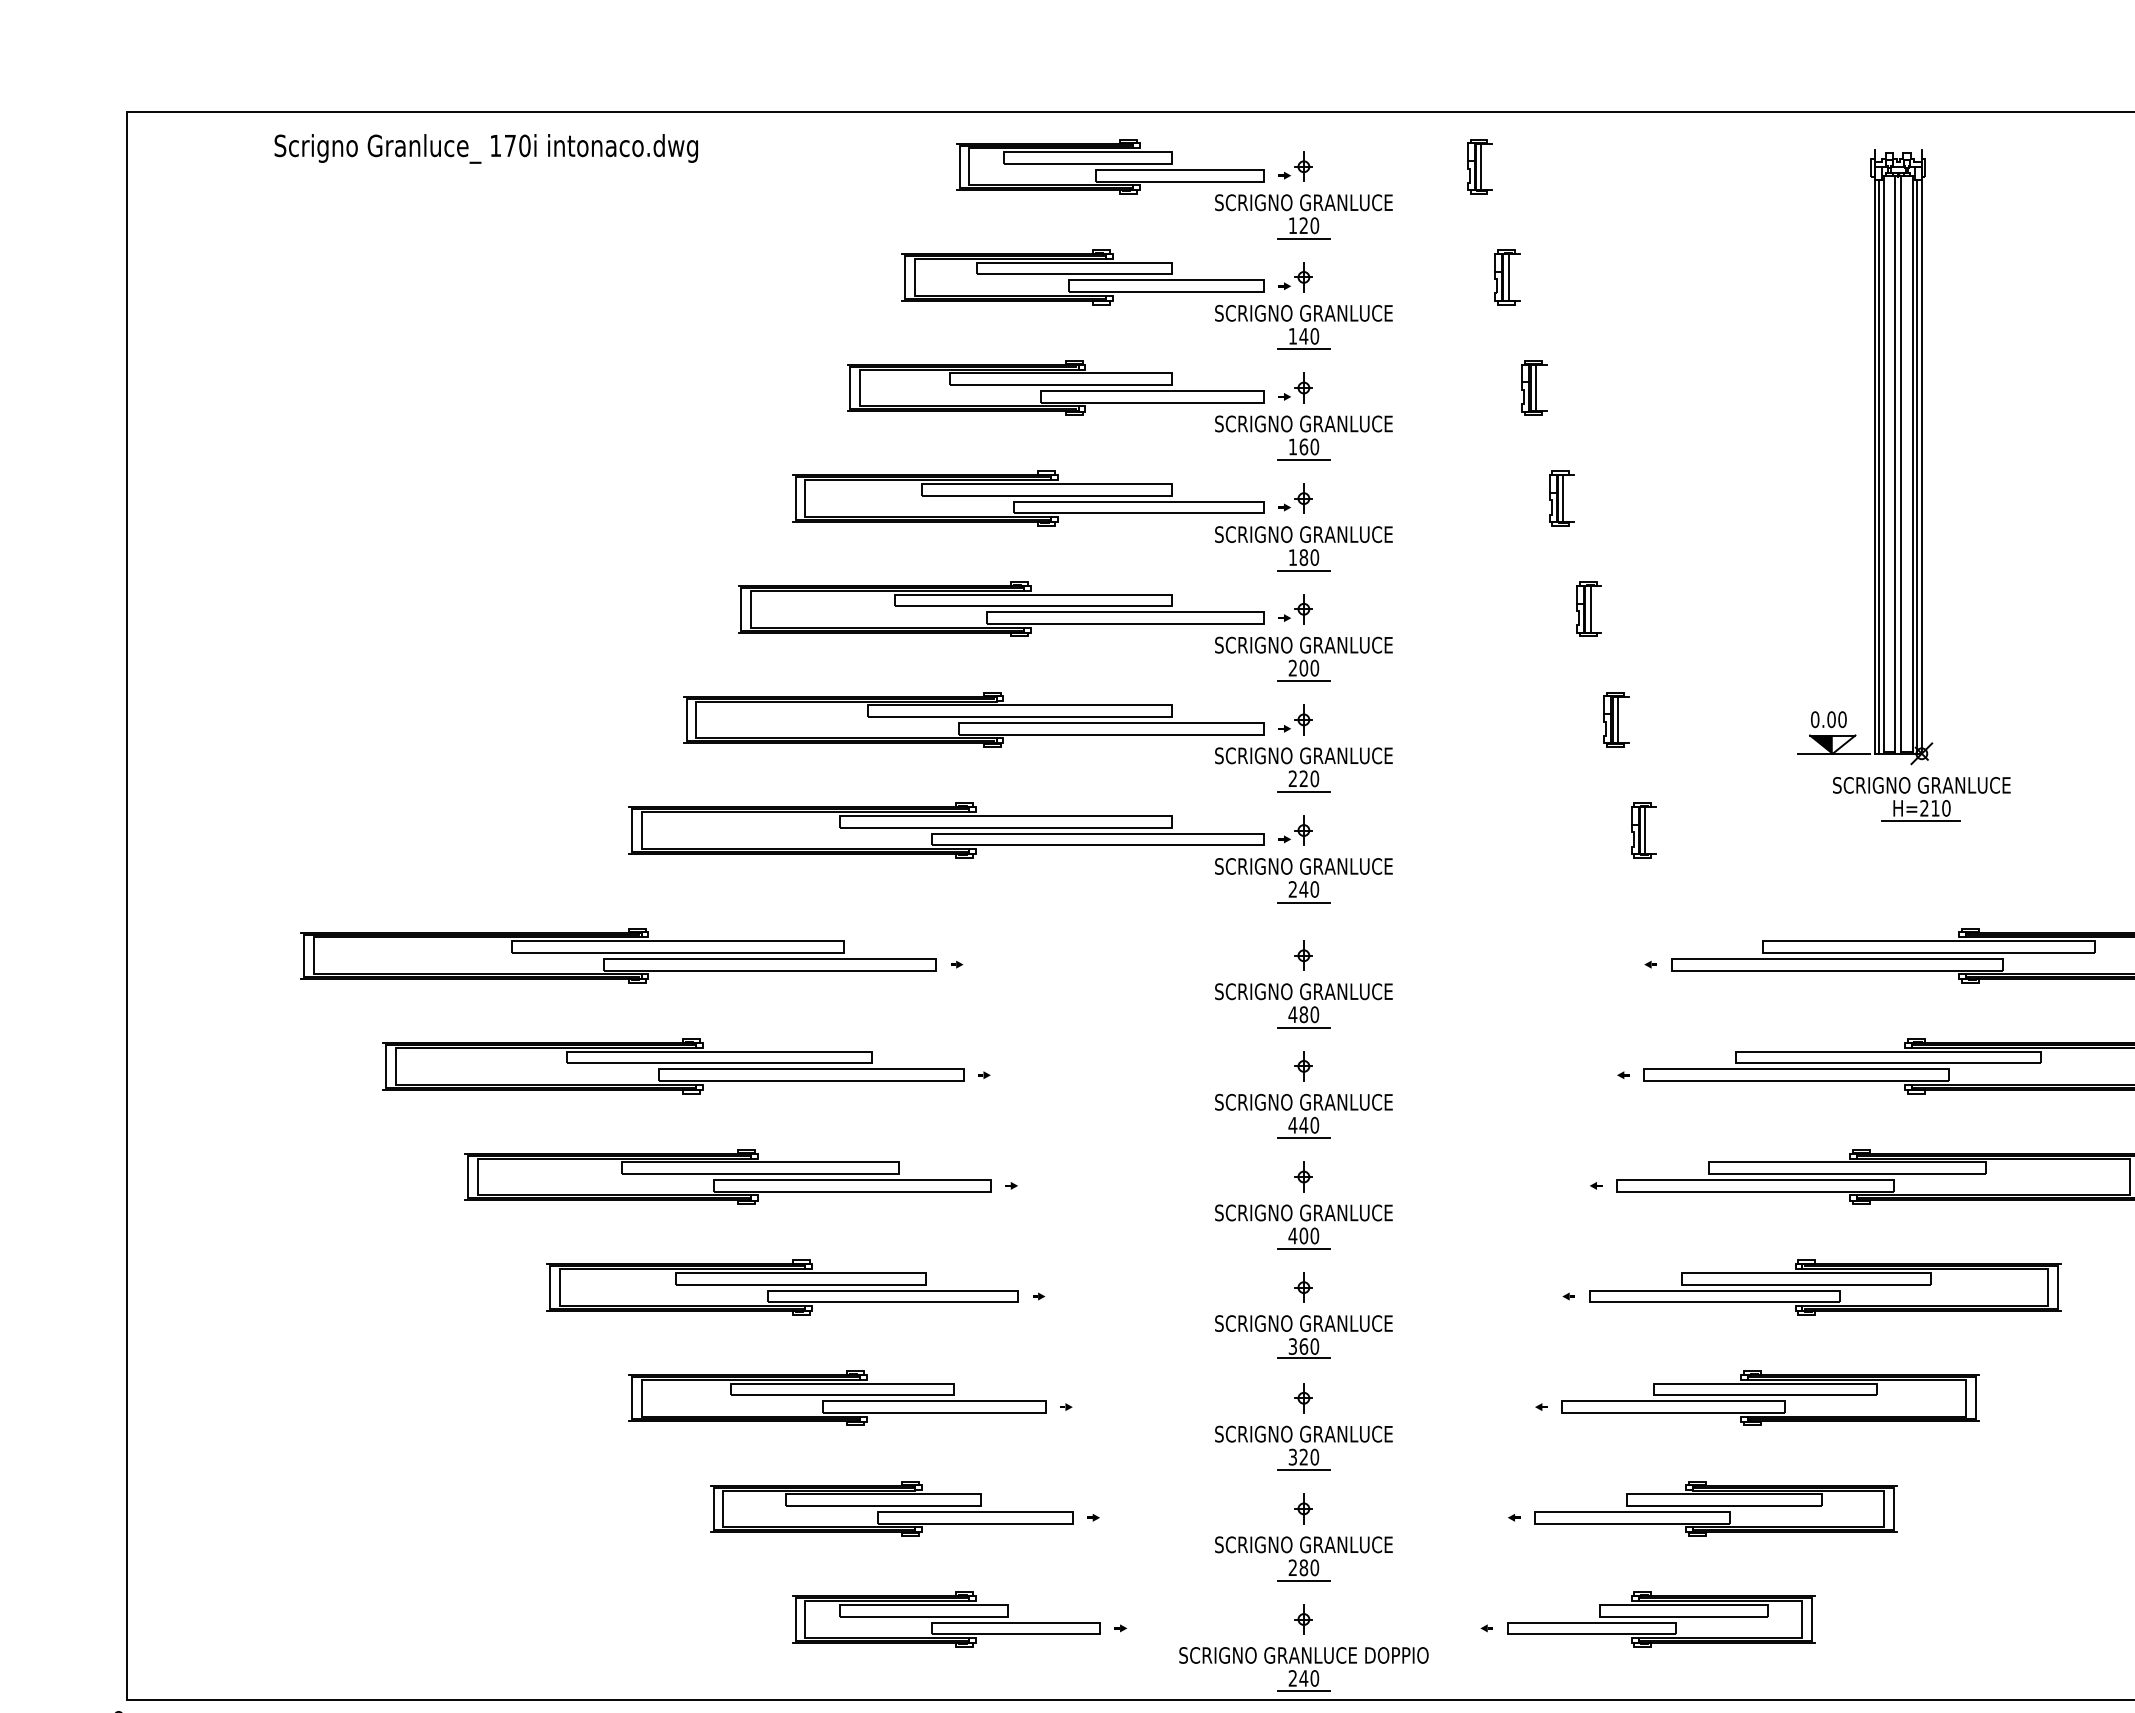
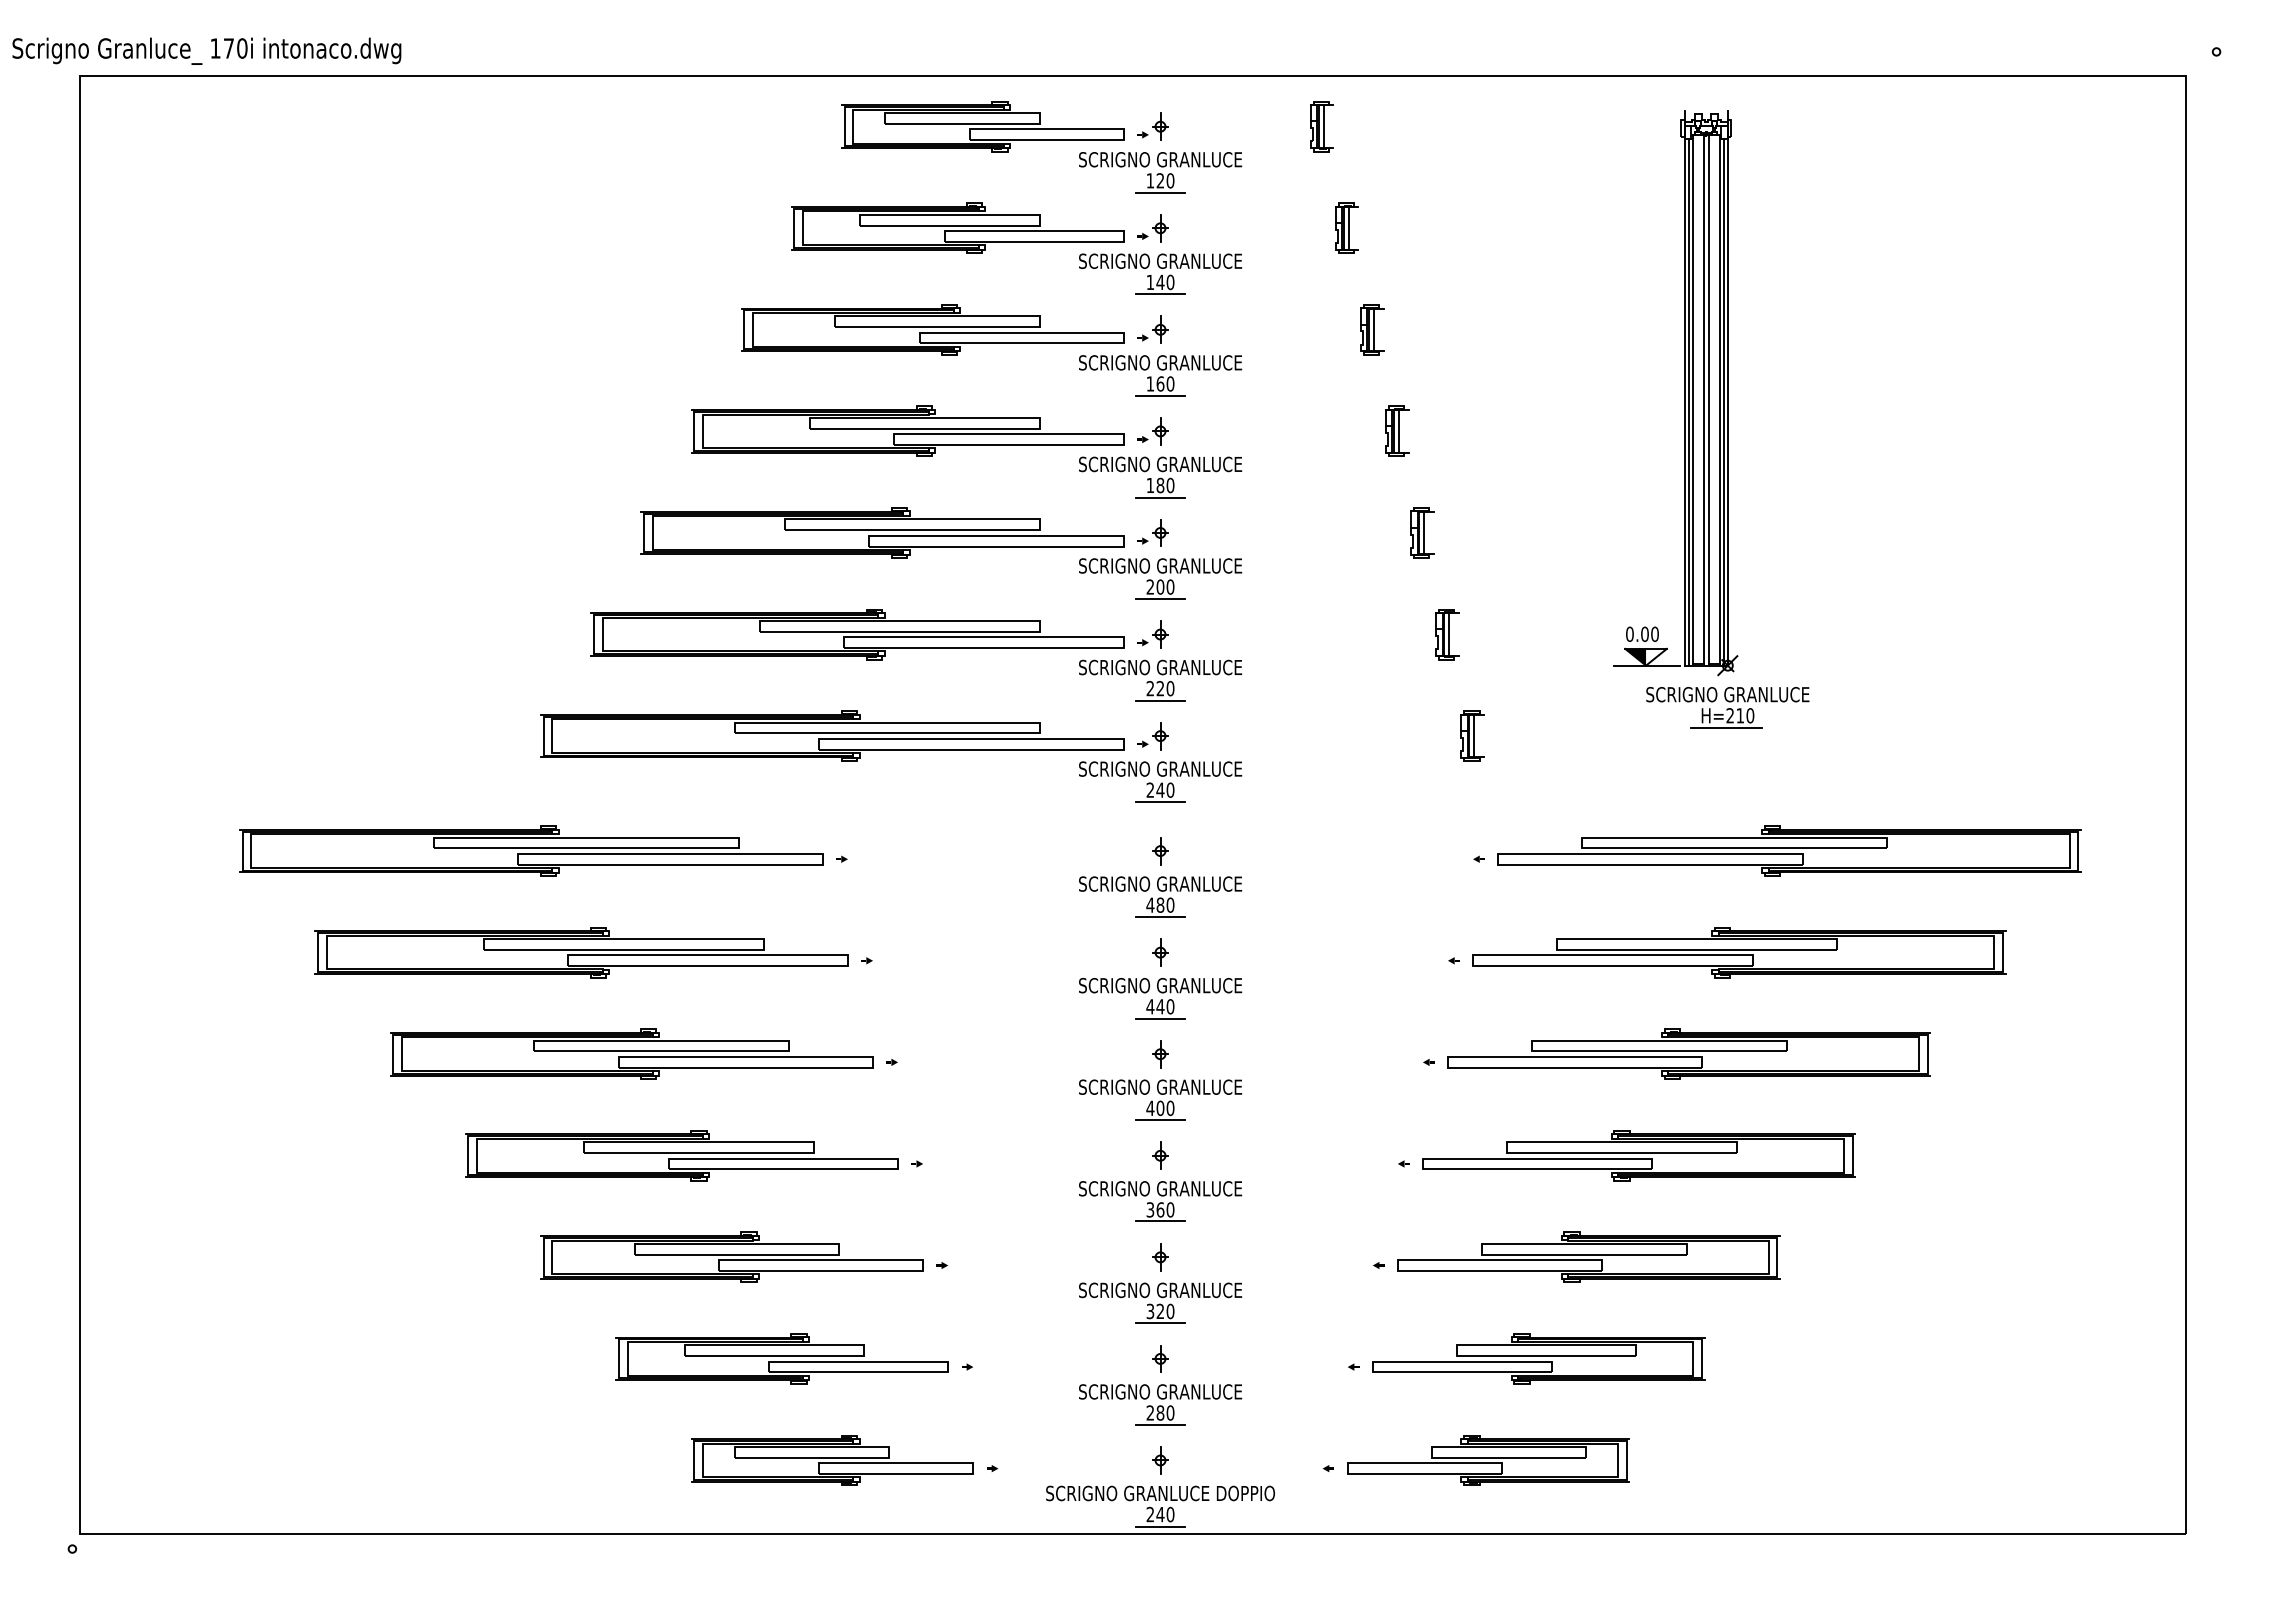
text: (485, 148) -> (206, 50), moved

